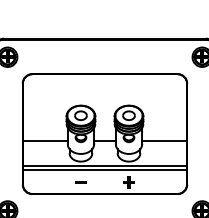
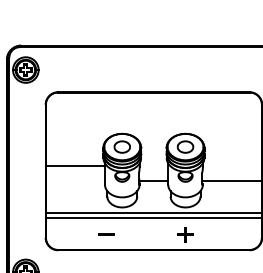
line: (44, 141) -> (74, 166), moved
line: (80, 182) -> (105, 234), moved

